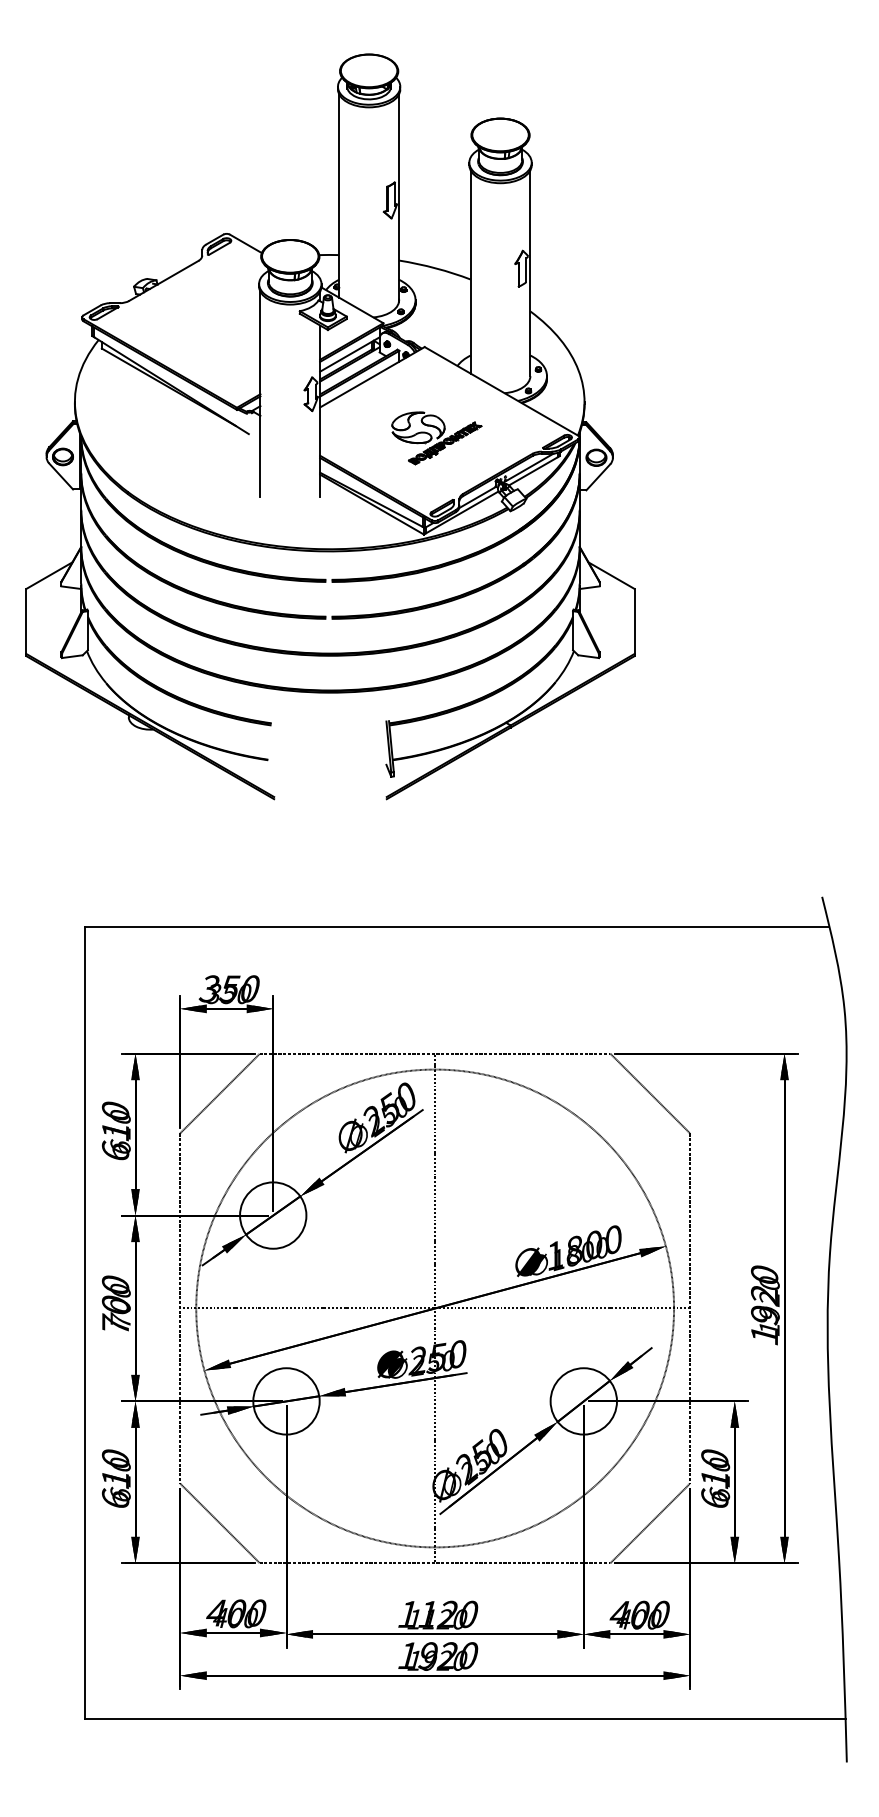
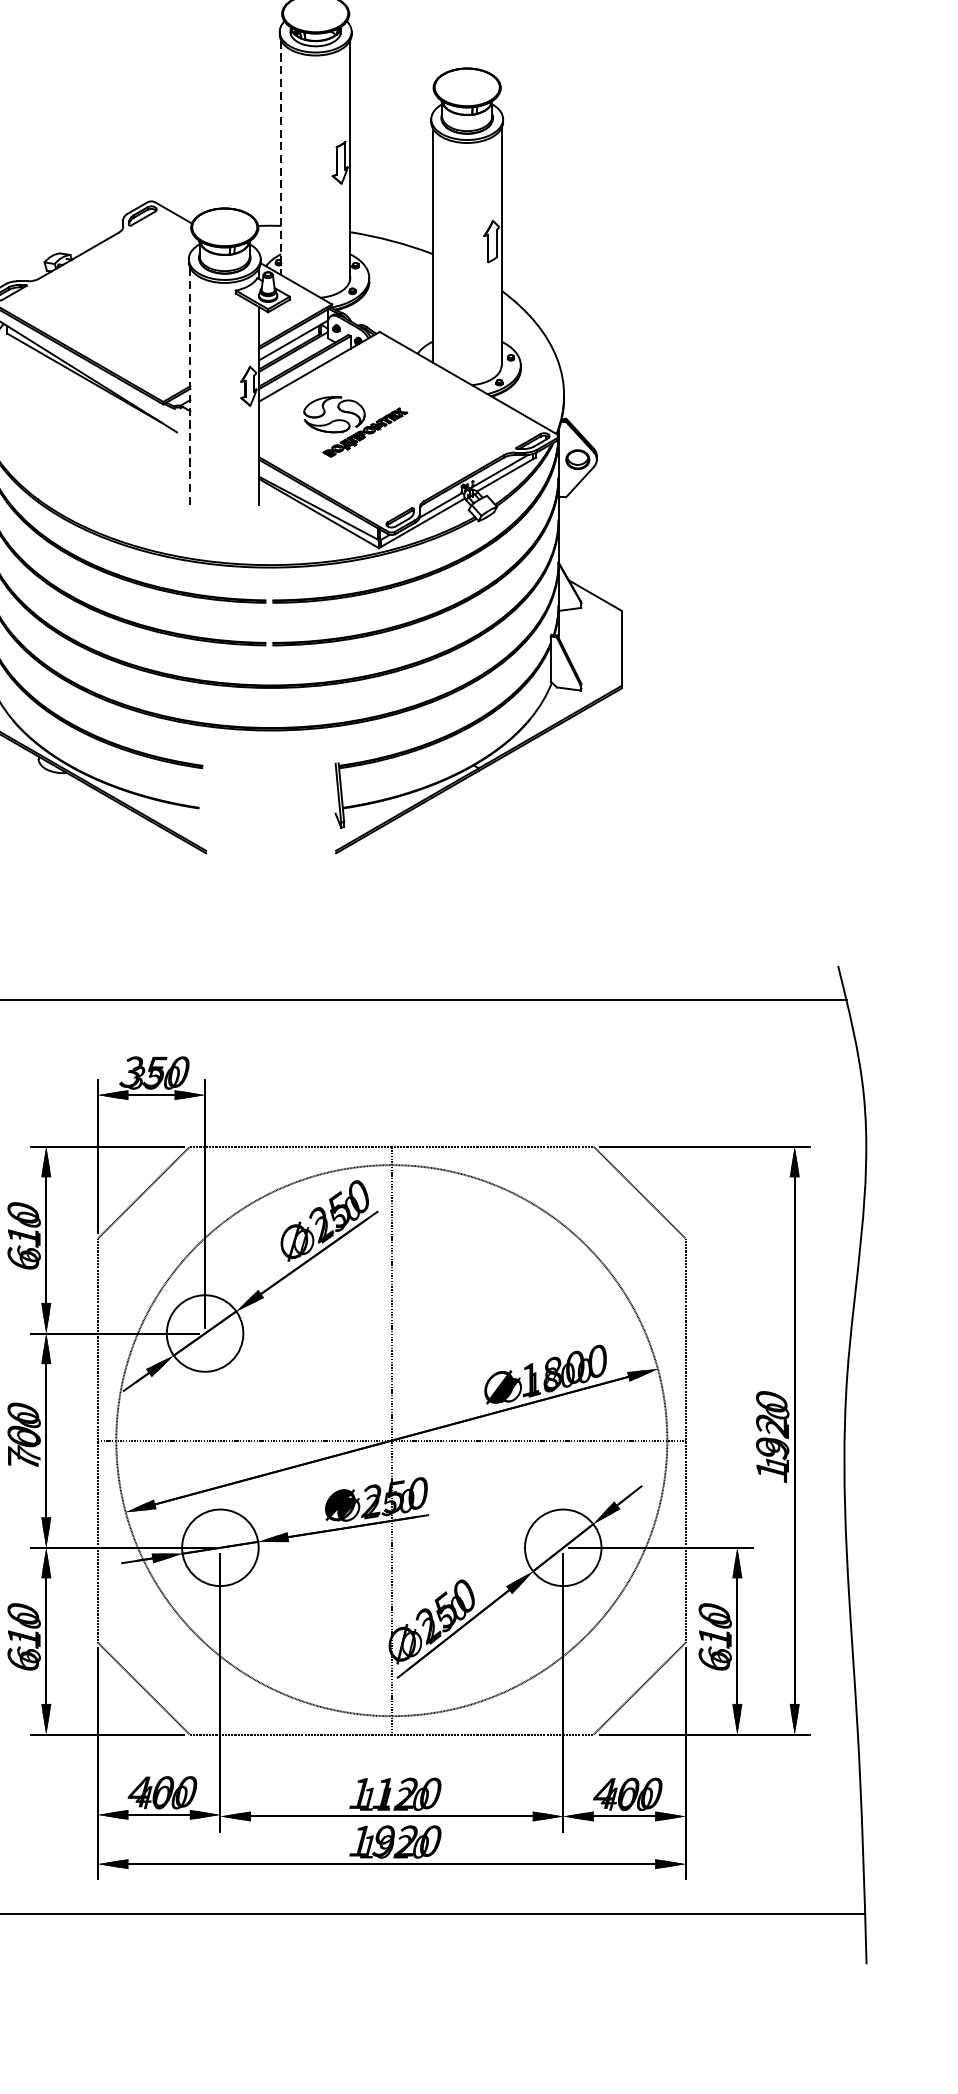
line: (339, 196) -> (281, 158), solid -> dashed
line: (260, 394) -> (190, 386), solid -> dashed
part: (436, 438) -> (355, 427), moved

